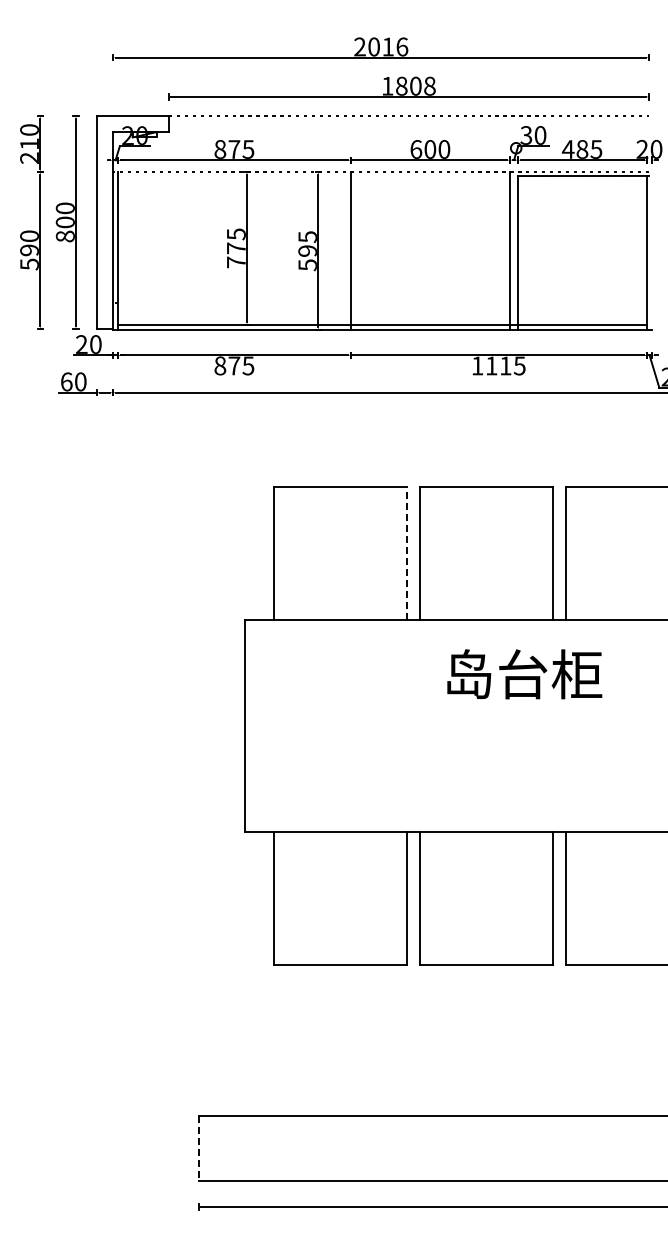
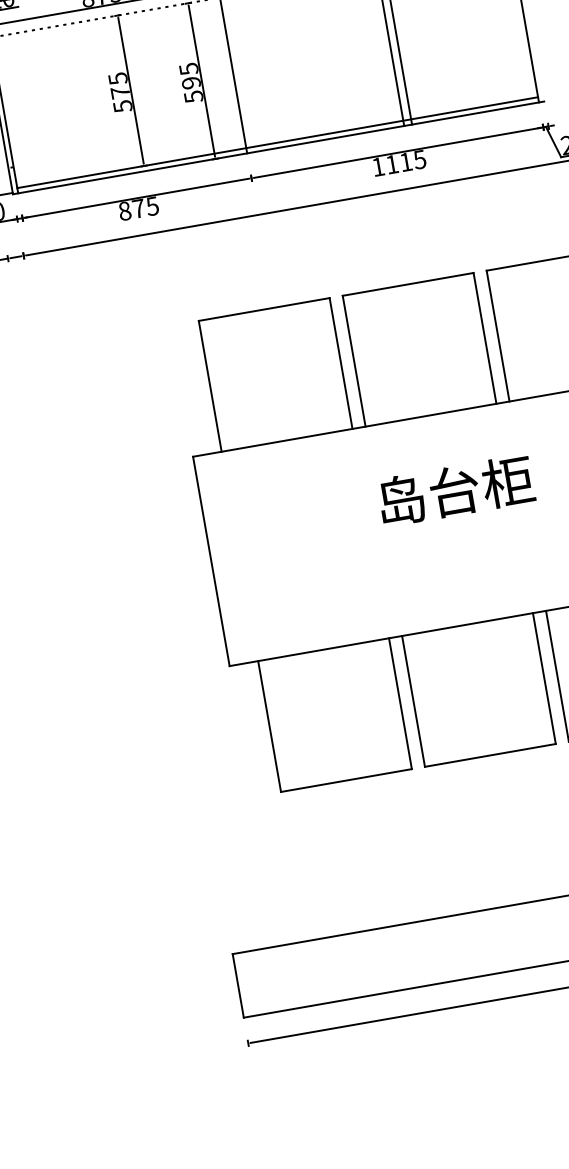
text: (236, 262) -> (123, 106), 775 -> 575
line: (407, 552) -> (341, 362), dashed -> solid
text: (524, 674) -> (456, 490), moved
line: (198, 1149) -> (238, 986), dashed -> solid

